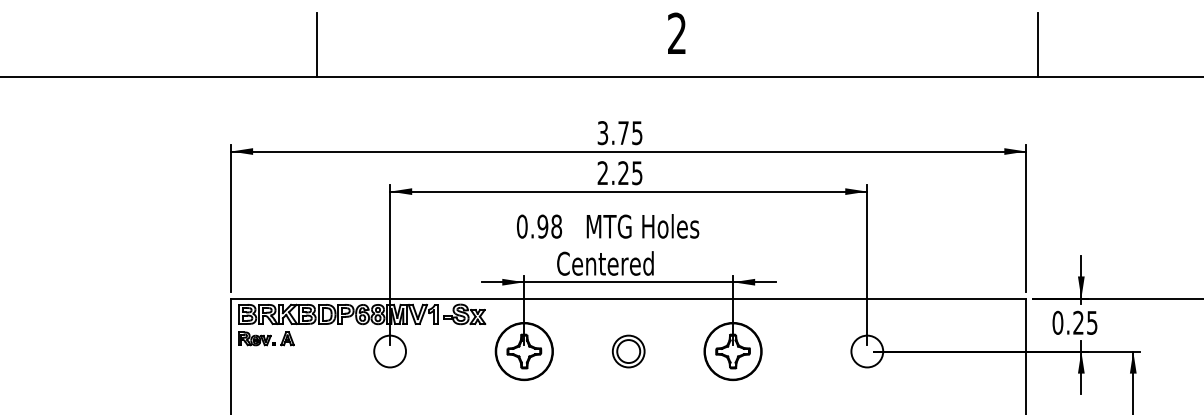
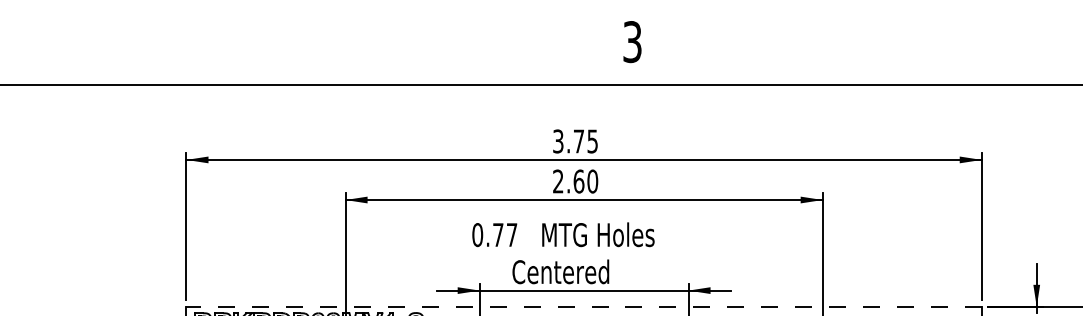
text: (677, 33) -> (632, 41), 2 -> 3
line: (317, 44) -> (272, 52), removed
line: (1038, 44) -> (993, 52), removed
text: (630, 173) -> (585, 181), 2.25 -> 2.60
text: (549, 226) -> (504, 234), 0.98 -> 0.77
line: (628, 298) -> (583, 306), solid -> dashed

